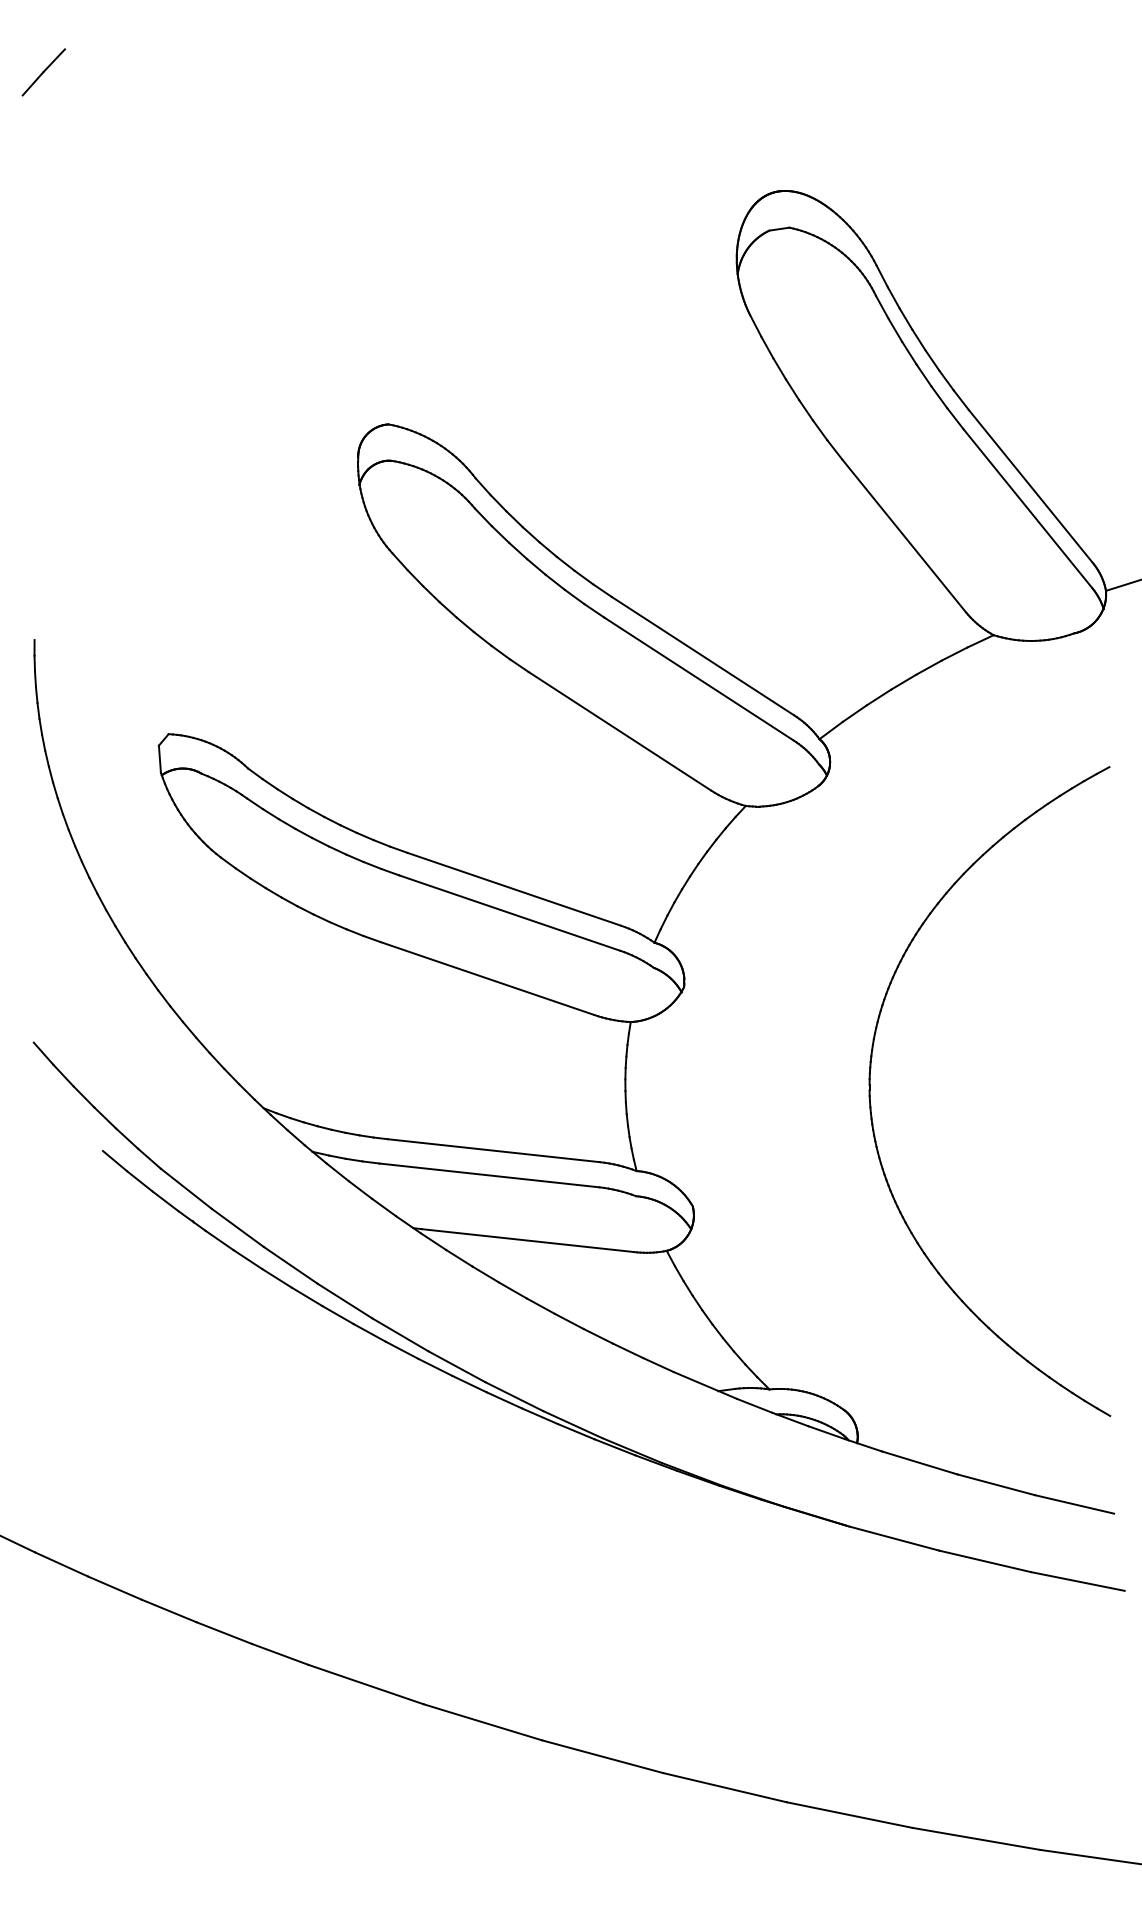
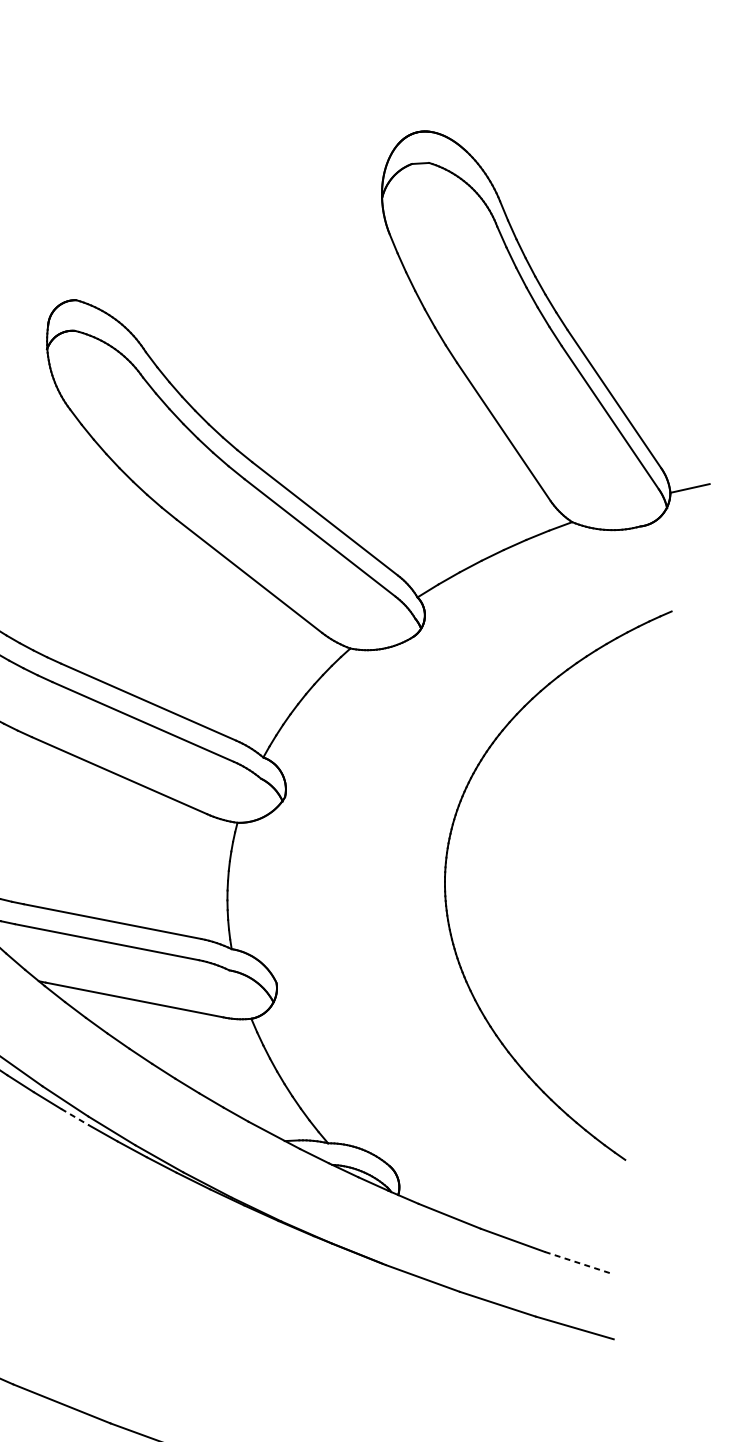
part: (871, 1104) -> (446, 879), moved
line: (470, 1384) -> (75, 1117), solid -> dashed
line: (1074, 1504) -> (577, 1262), solid -> dashed

